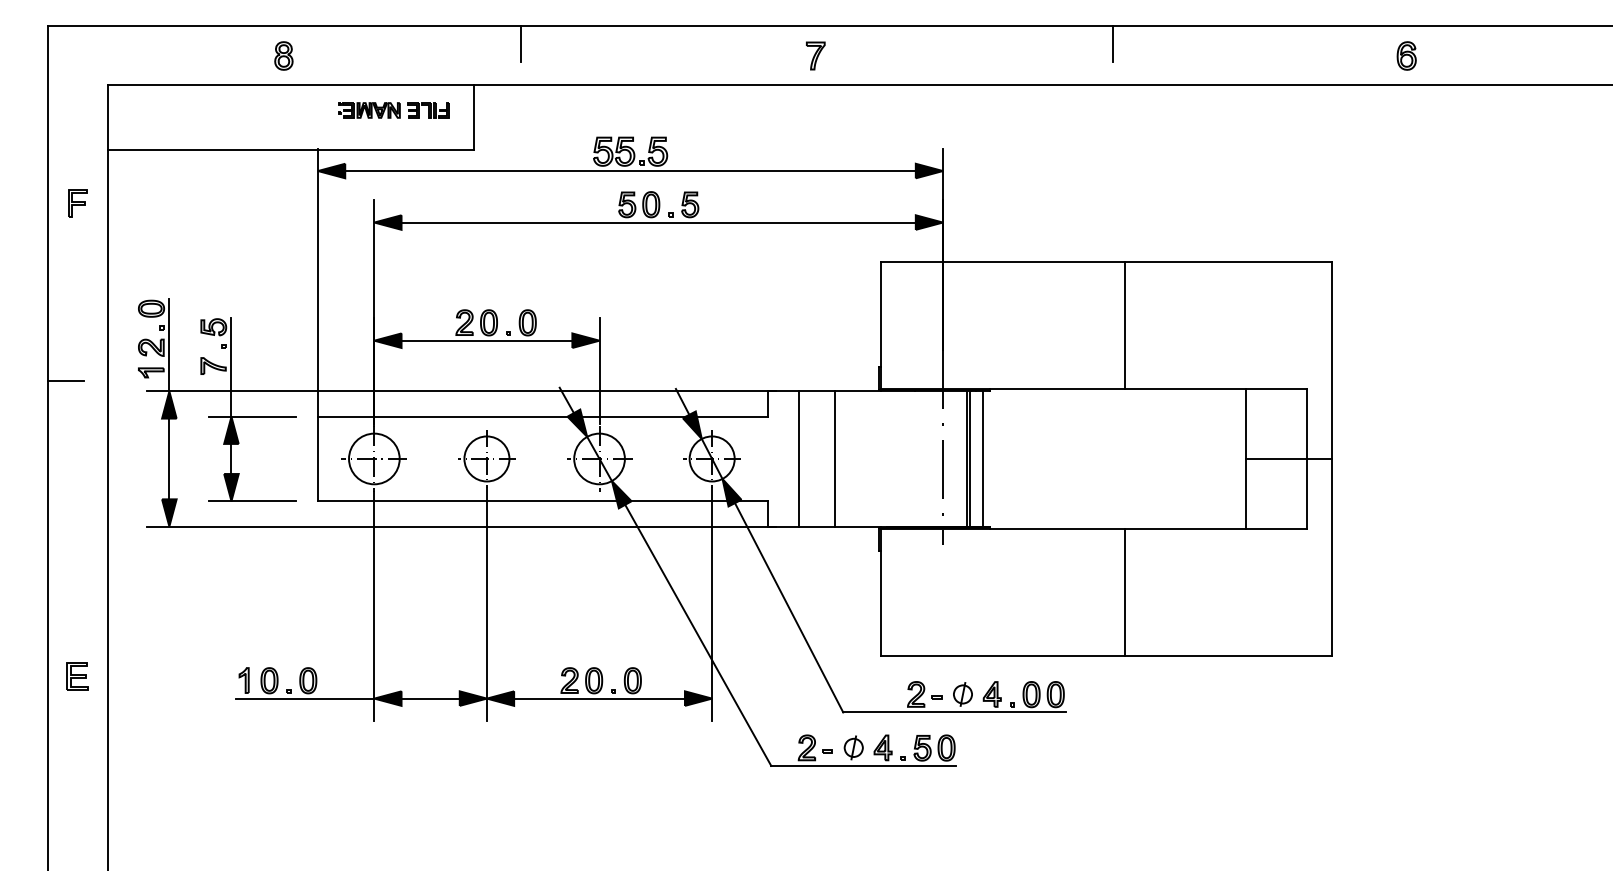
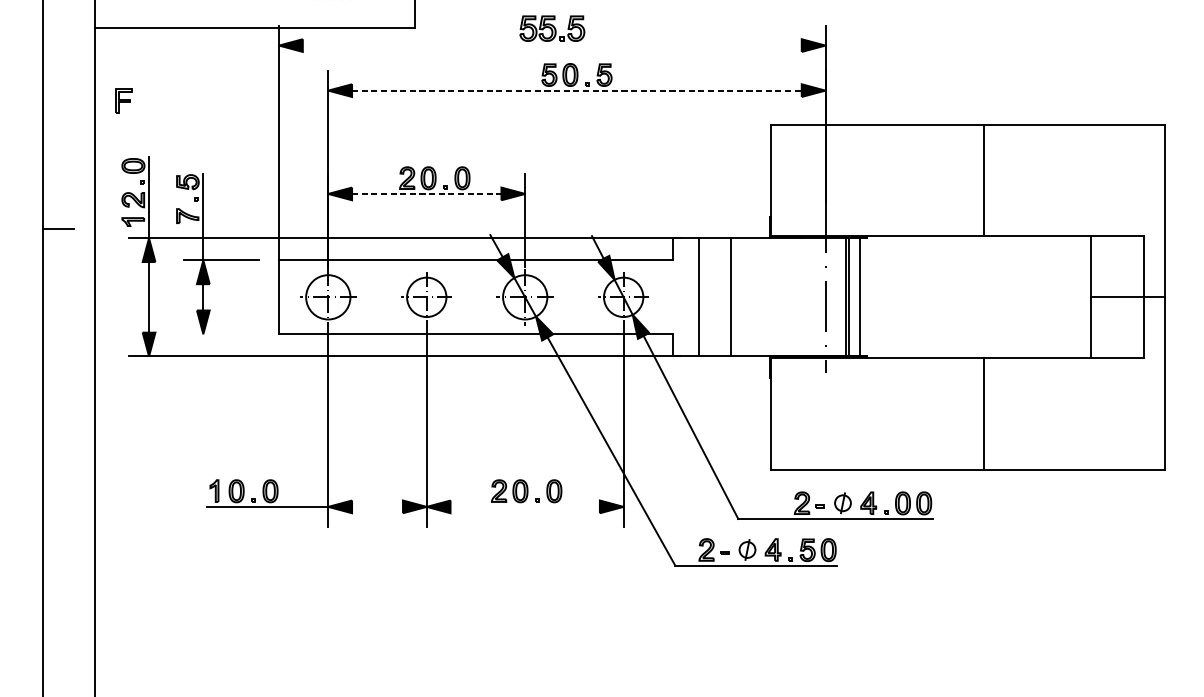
line: (630, 171) -> (552, 45), removed
part: (77, 203) -> (123, 101), moved
line: (659, 222) -> (577, 90), solid -> dashed
line: (487, 340) -> (427, 193), solid -> dashed
line: (251, 501) -> (220, 334), removed
part: (77, 676) -> (68, 487), removed
line: (430, 698) -> (377, 506), removed
line: (599, 698) -> (525, 506), removed

